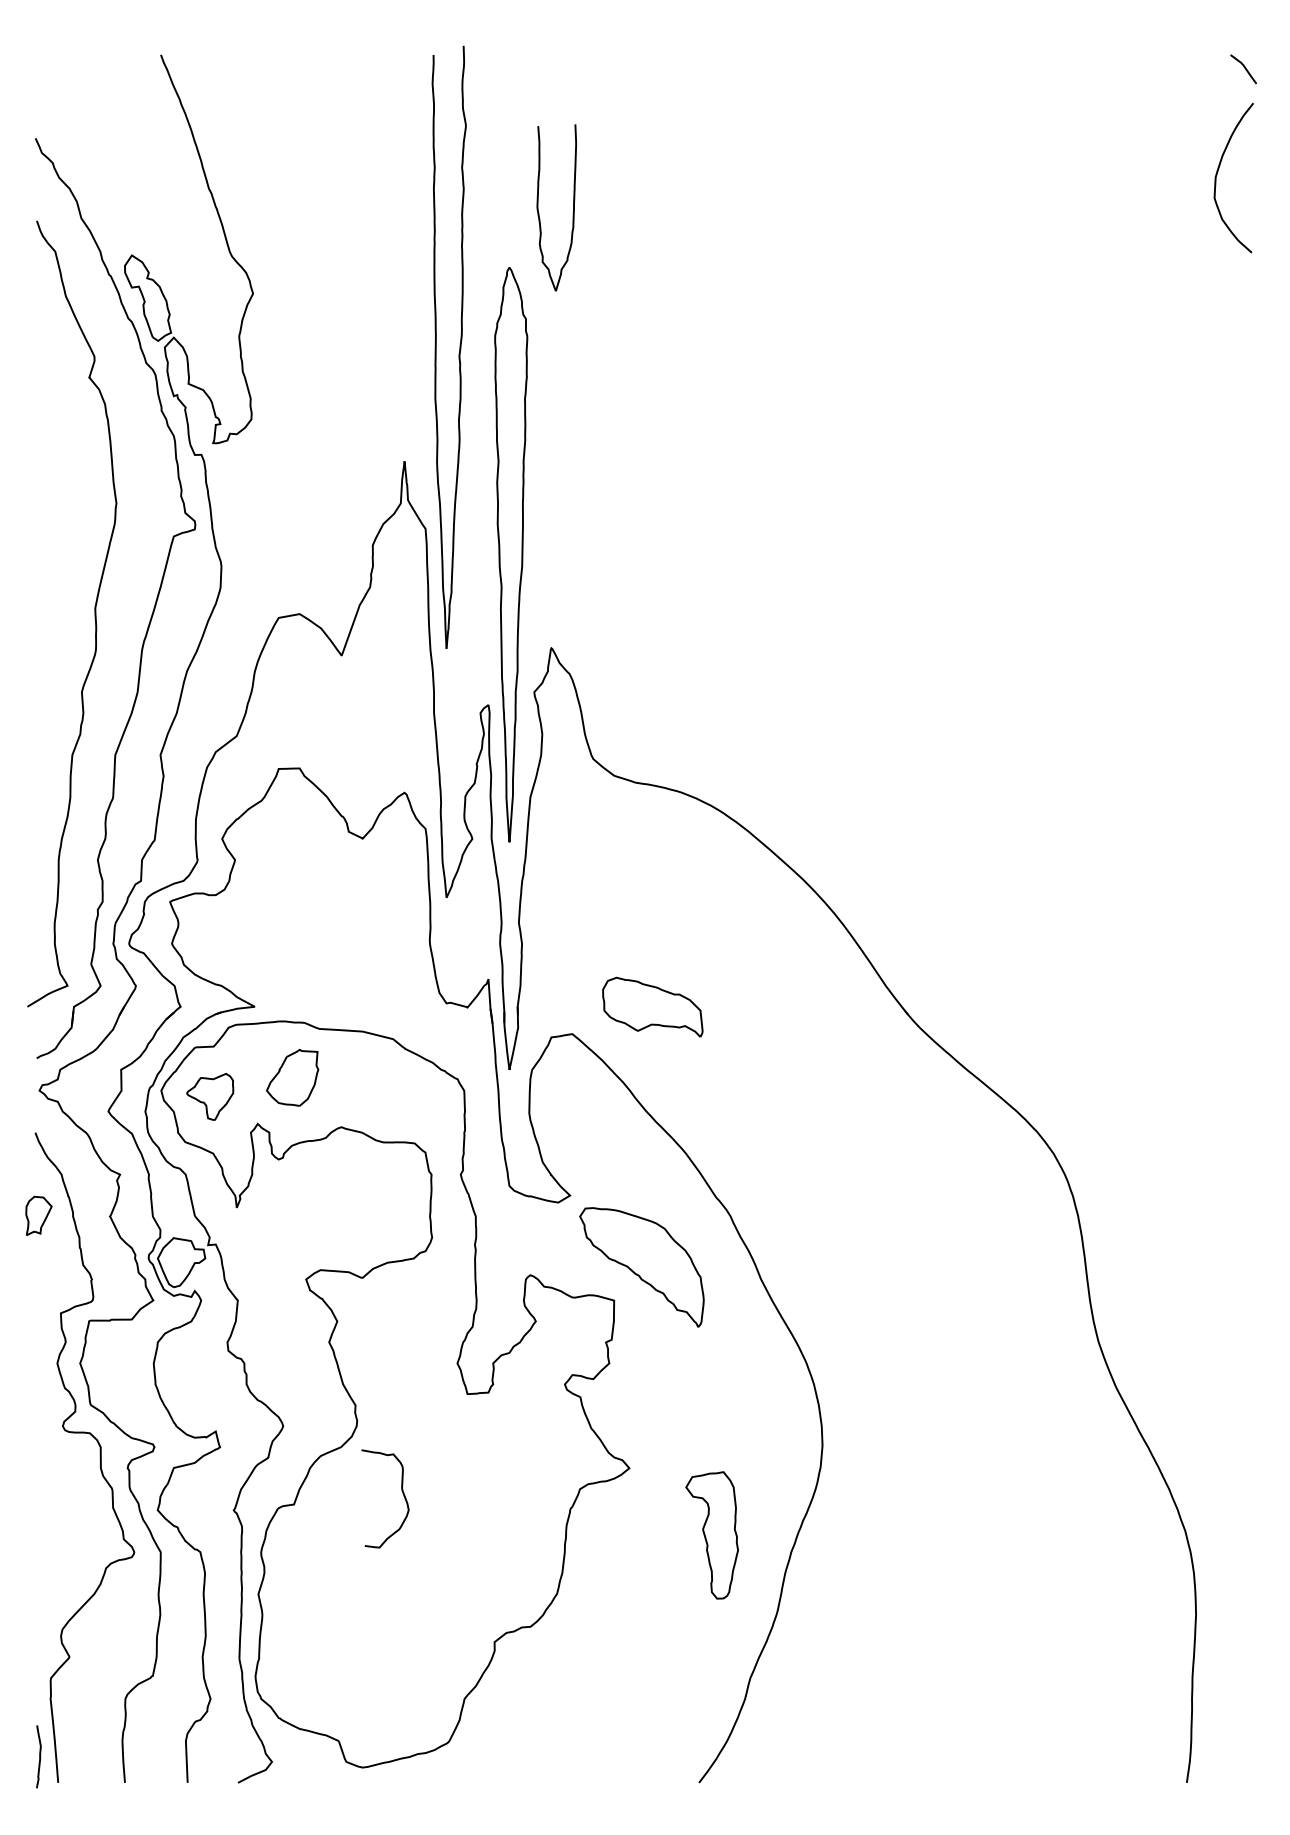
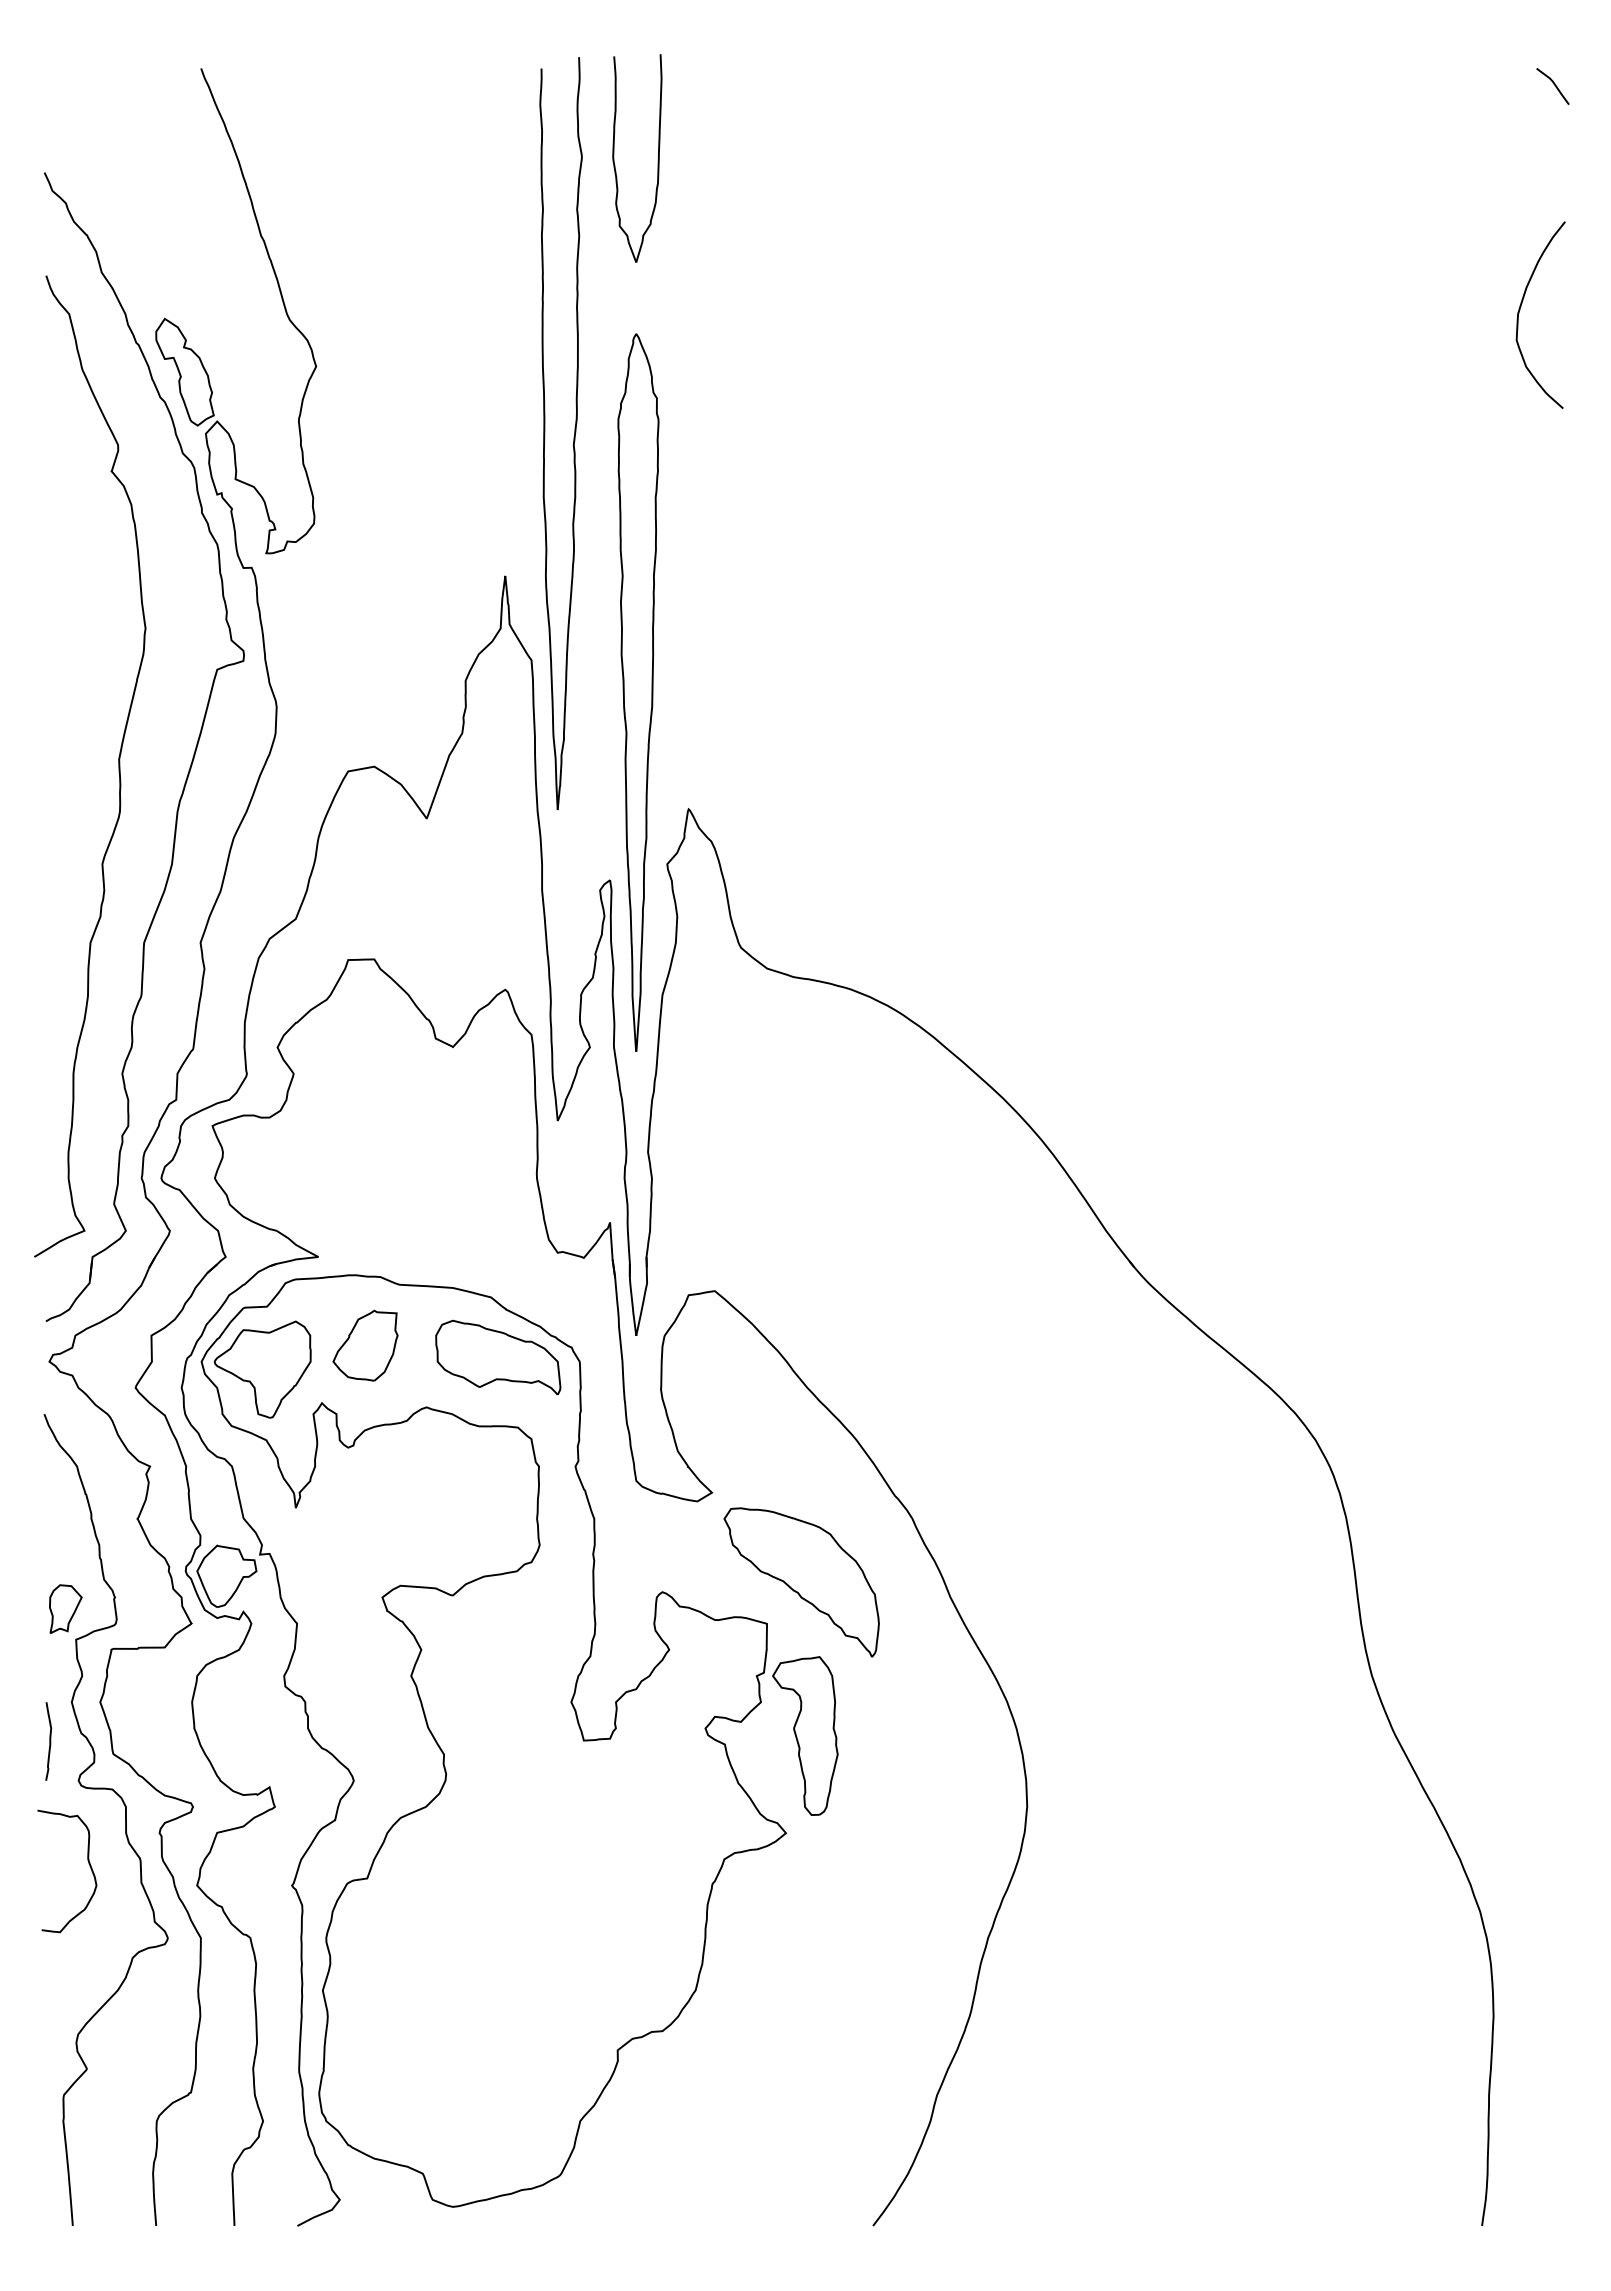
curve: (1217, 174) -> (1520, 310), moved
part: (572, 208) -> (657, 159), moved
part: (653, 1007) -> (498, 1357), moved
part: (210, 1096) -> (262, 1369), size x1.67
part: (38, 1215) -> (65, 1608), moved
curve: (402, 1492) -> (88, 1863), moved
part: (712, 1534) -> (805, 1735), moved
curve: (39, 1756) -> (49, 1741), moved

